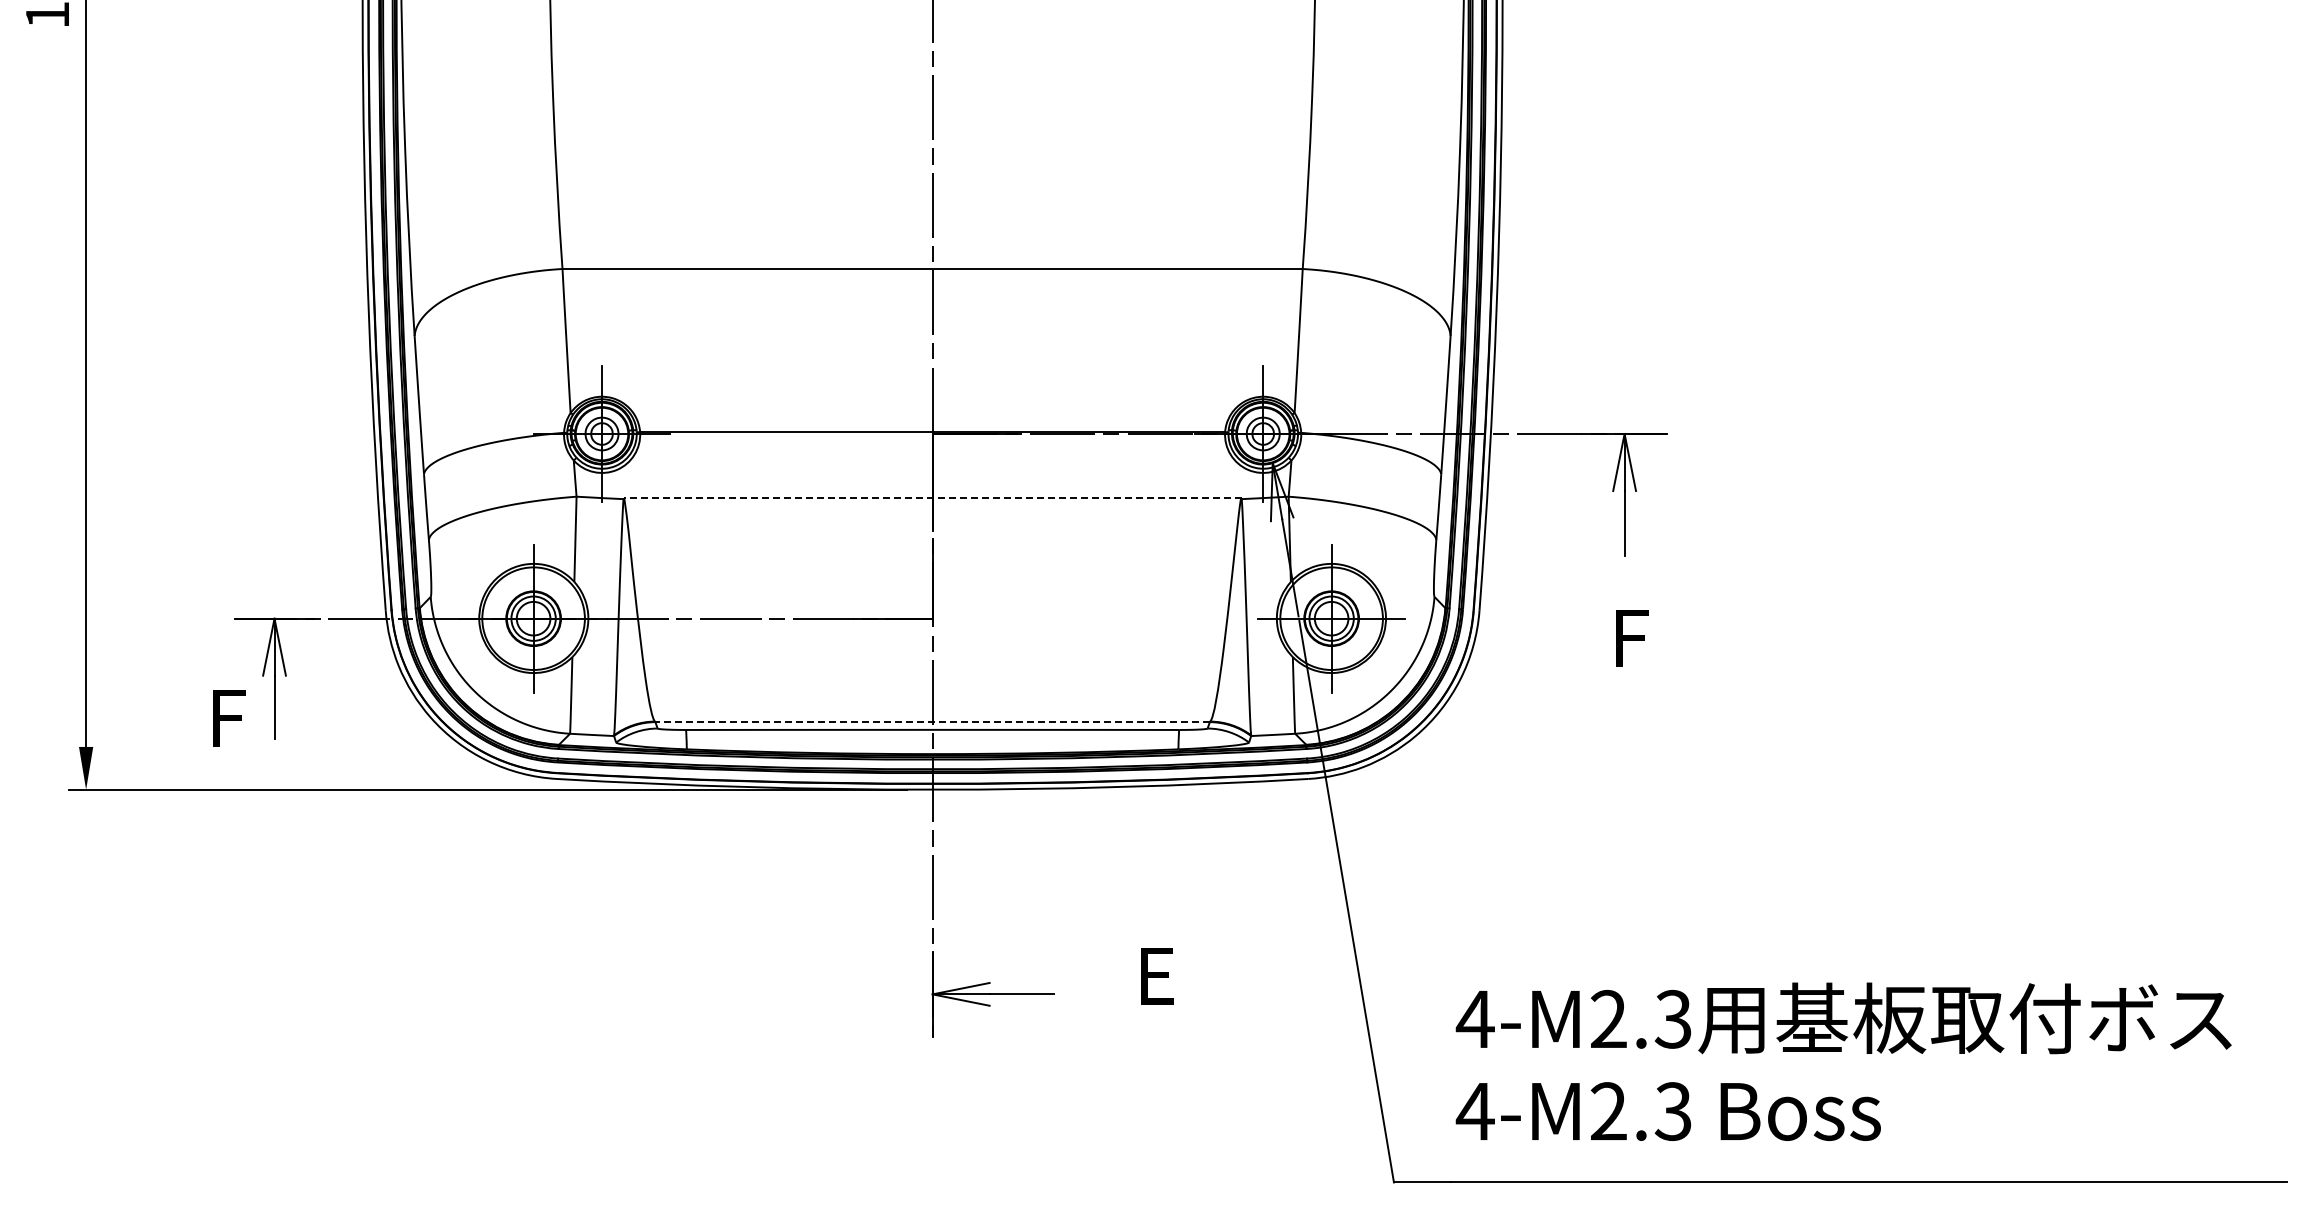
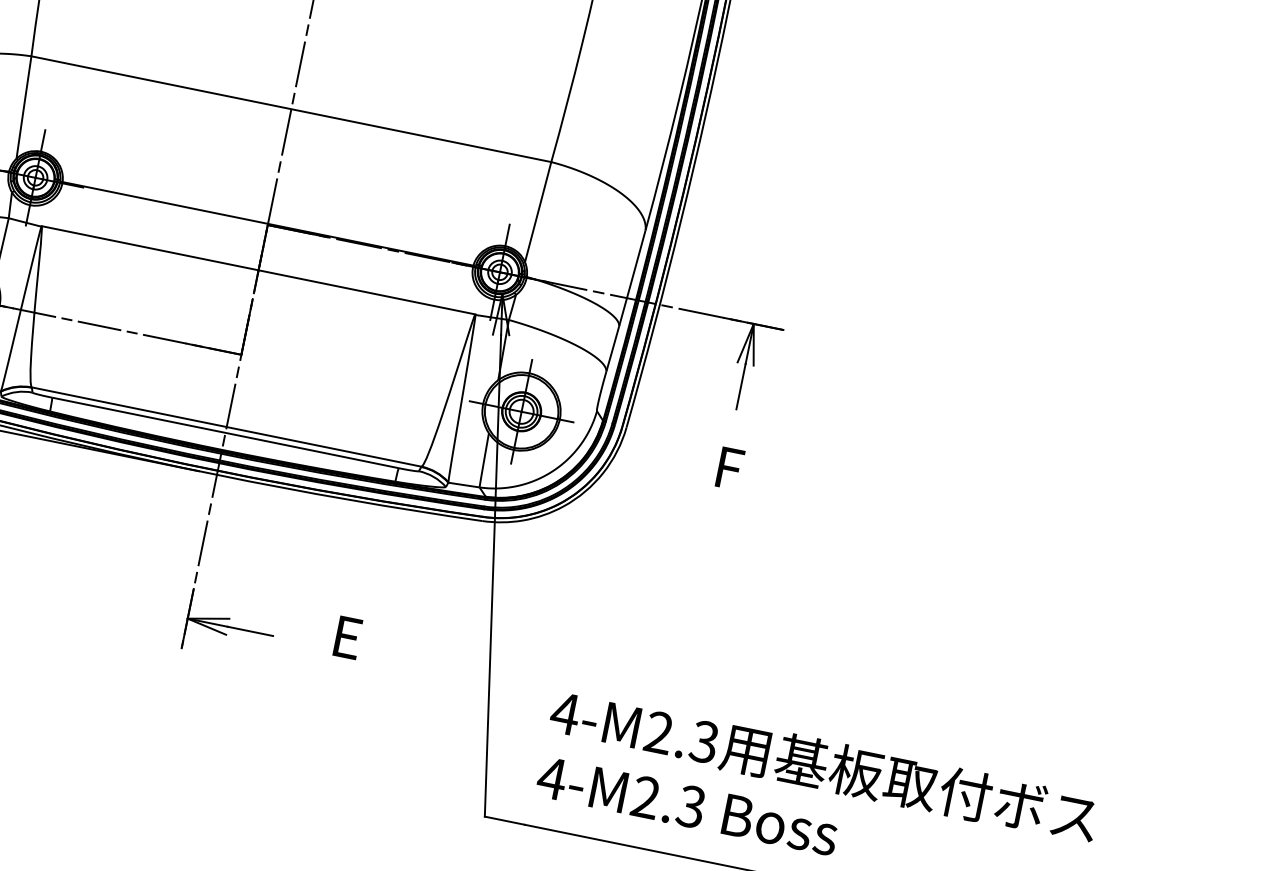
line: (932, 498) -> (258, 270), dashed -> solid
line: (932, 721) -> (226, 426), dashed -> solid

